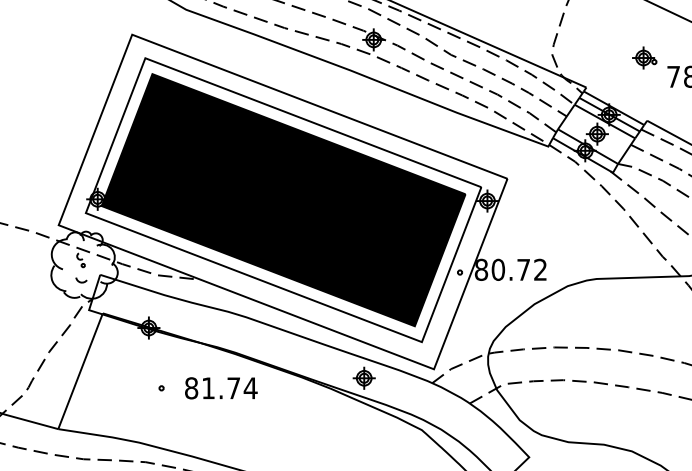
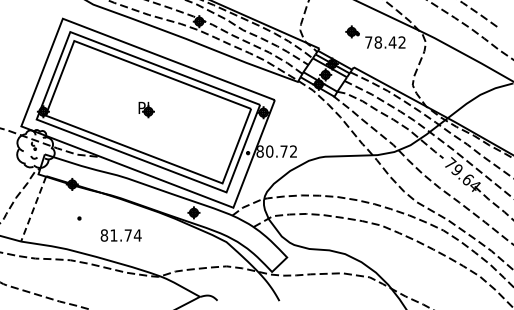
fill: (283, 200) -> (148, 112), removed
line: (80, 372) -> (33, 209), solid -> dashed
text: (220, 388) -> (120, 235), moved

